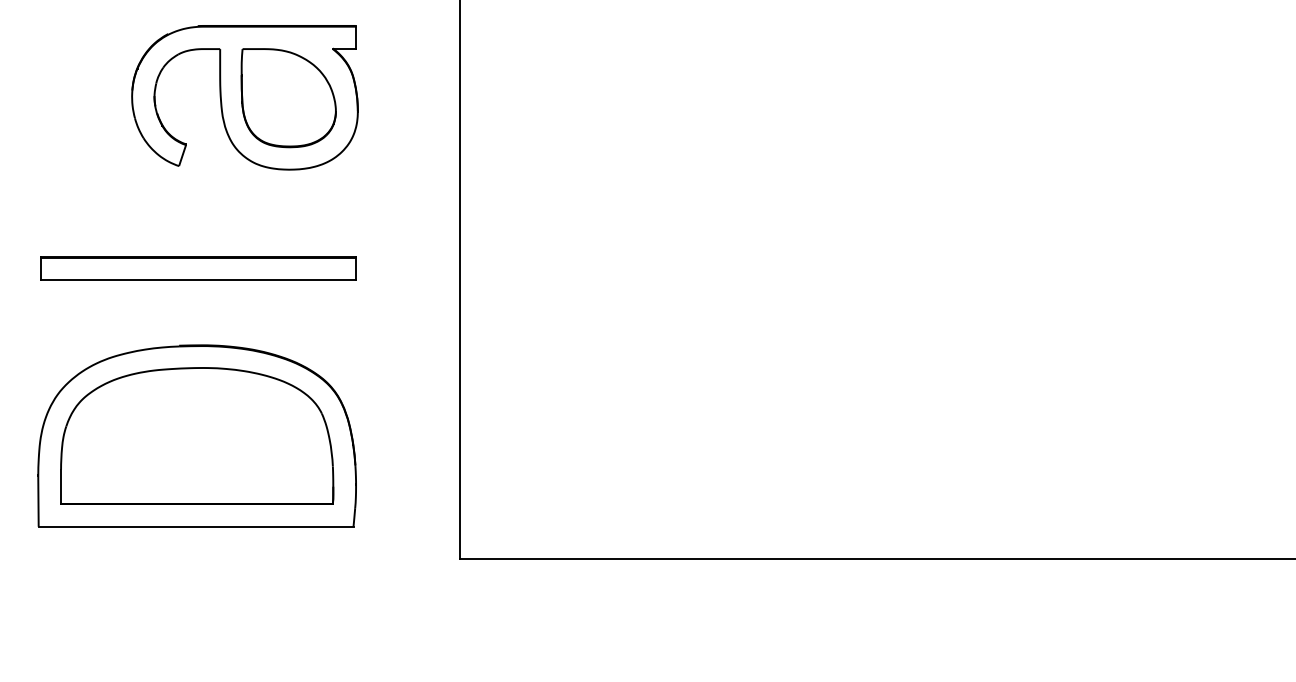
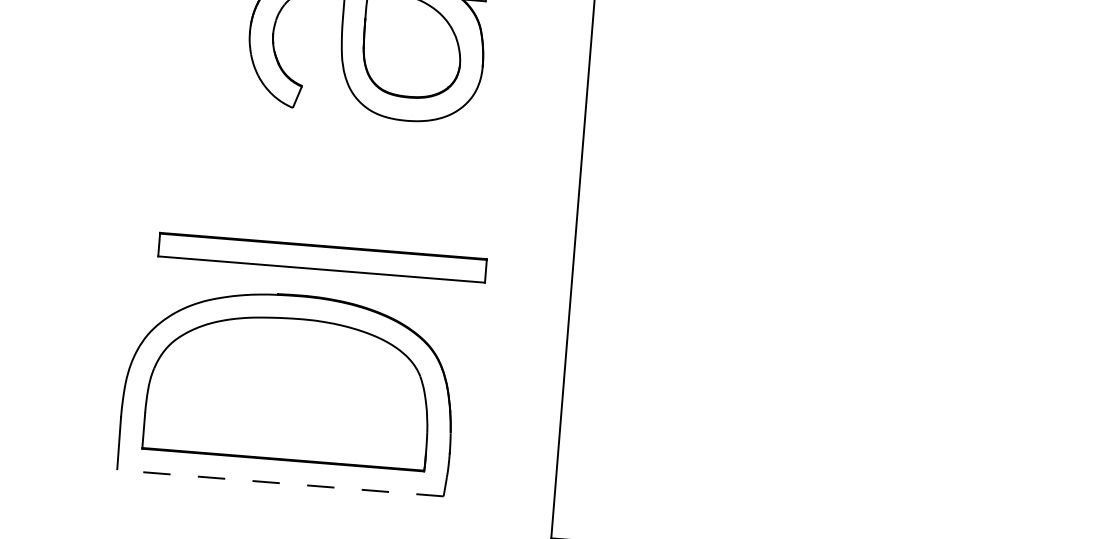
part: (198, 268) -> (322, 257), moved
line: (195, 526) -> (279, 482), solid -> dashed

